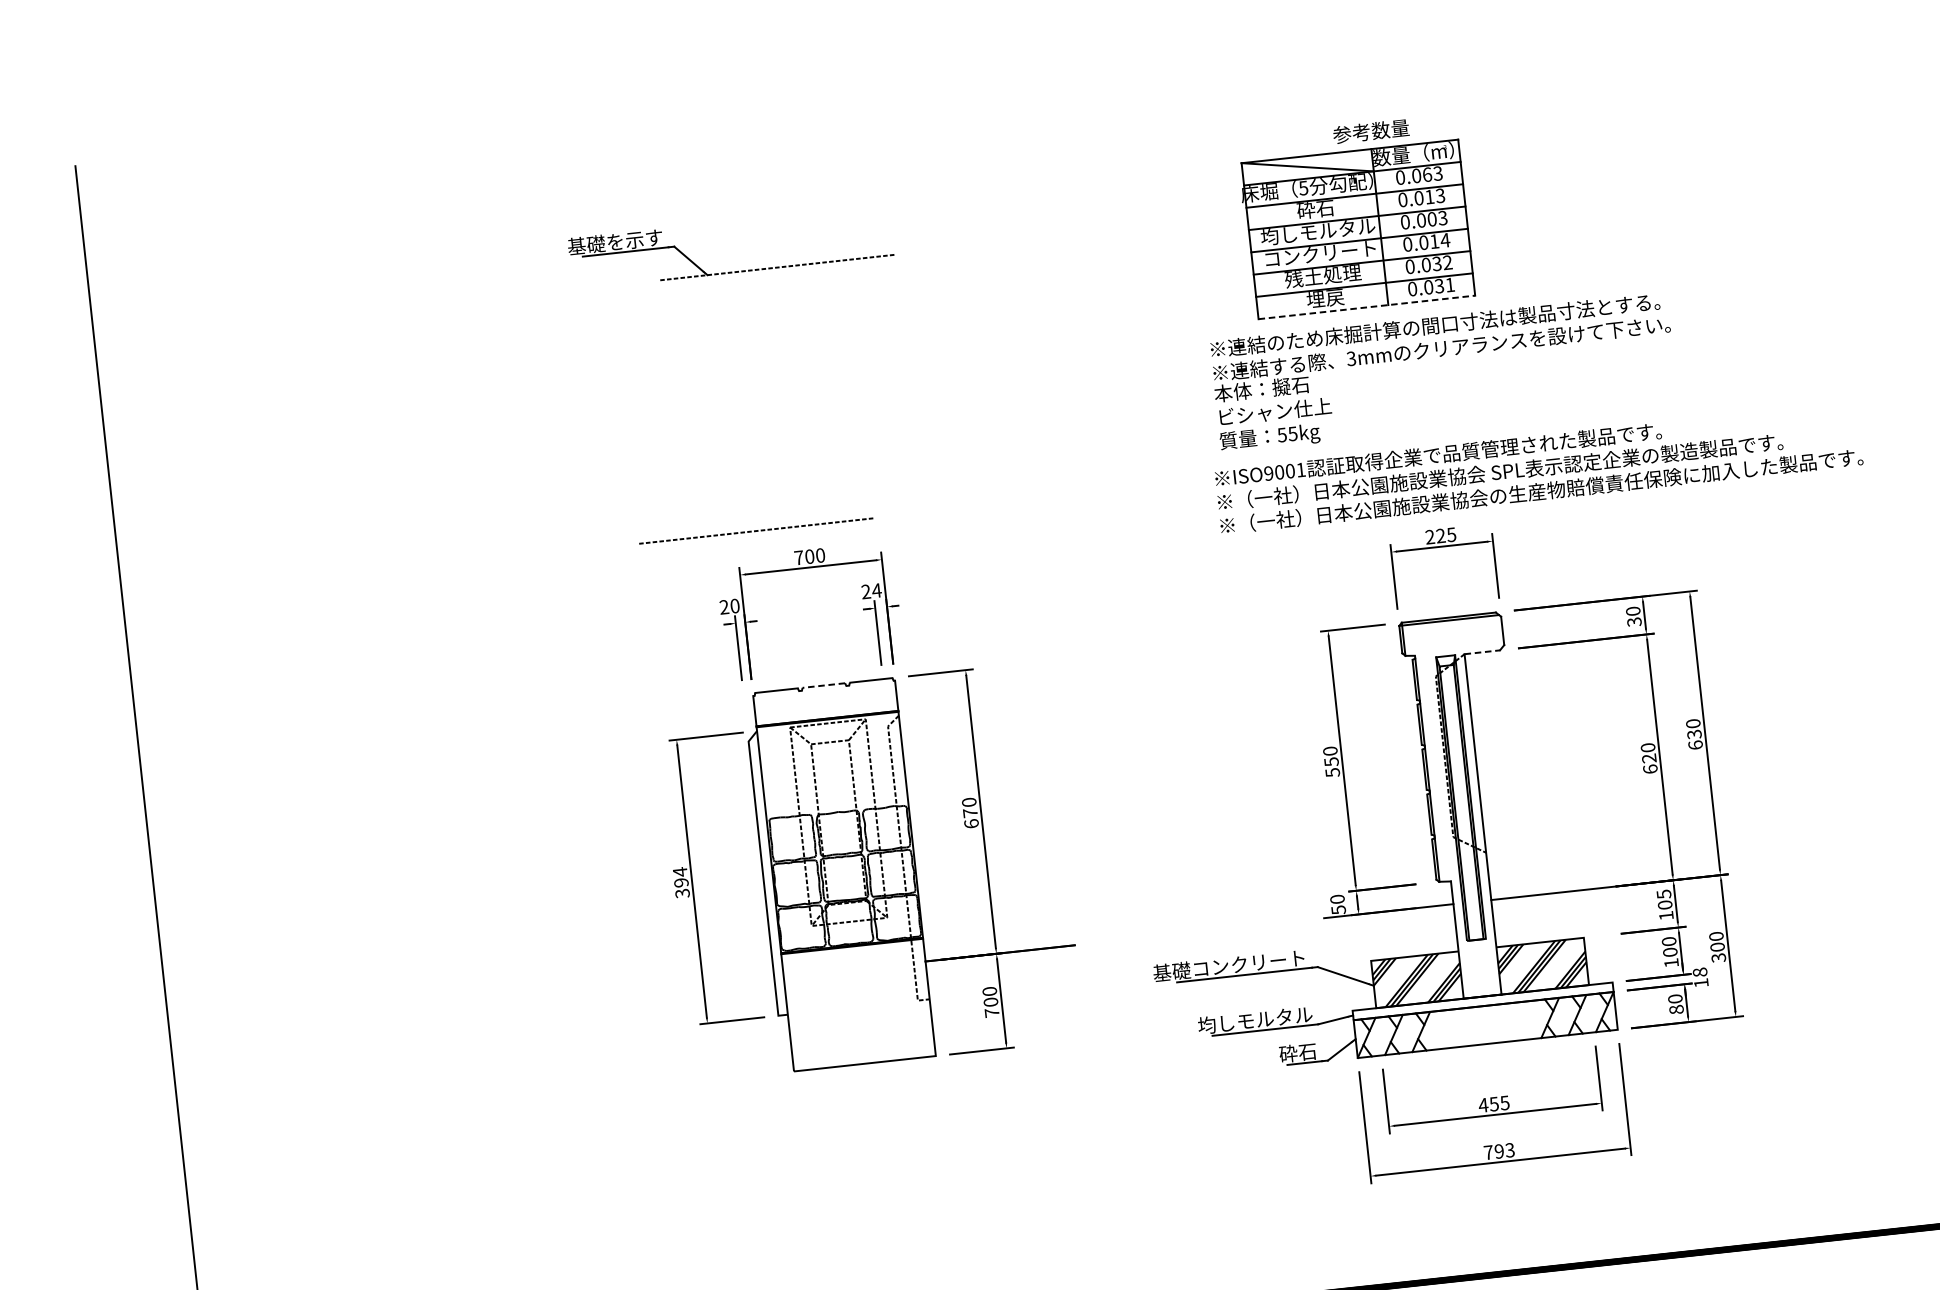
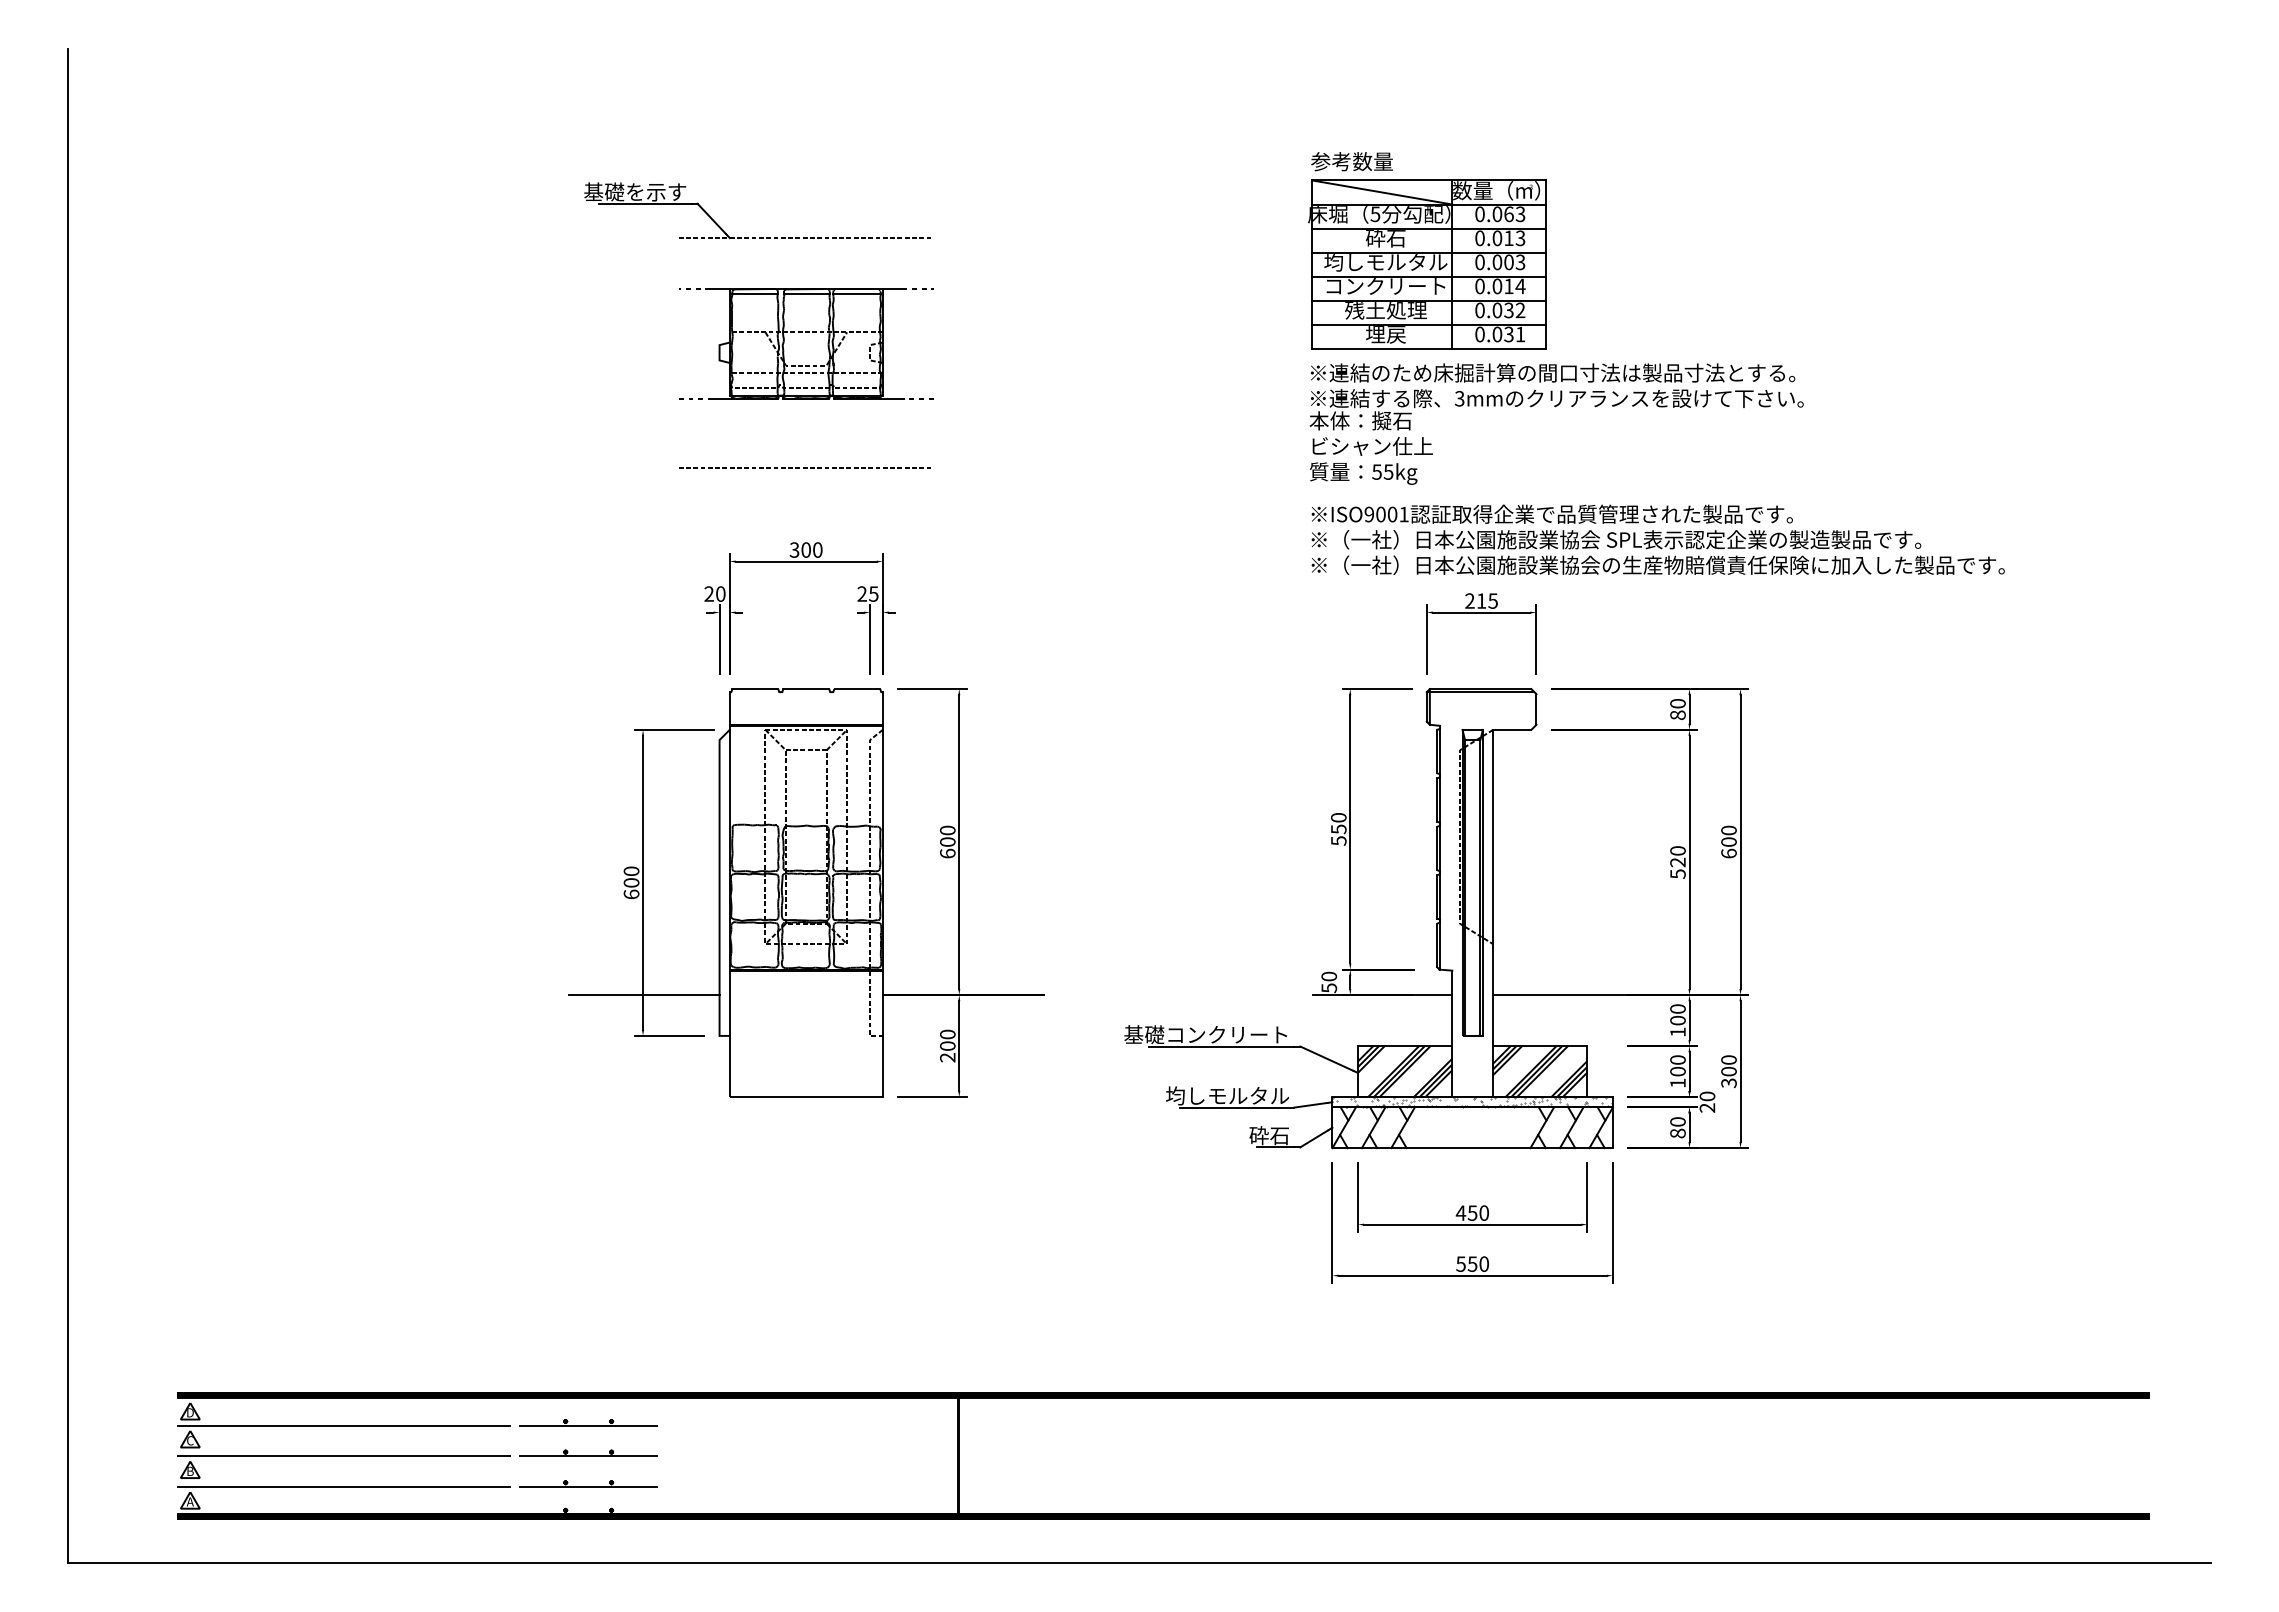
text: (1370, 131) -> (1351, 161), moved
line: (1367, 307) -> (1429, 348), dashed -> solid
part: (789, 365) -> (806, 343), added
text: (1443, 371) -> (1556, 423), moved
text: (1538, 467) -> (1657, 539), moved
line: (755, 531) -> (804, 467), moved
text: (1440, 535) -> (1481, 600), 225 -> 215
text: (798, 557) -> (794, 549), 700 -> 300
text: (876, 590) -> (873, 593), 24 -> 25
text: (1634, 622) -> (1677, 715), 30 -> 80
line: (1482, 651) -> (1512, 729), dashed -> solid
line: (824, 685) -> (806, 689), dashed -> solid
text: (1693, 733) -> (1728, 841), 630 -> 600
text: (1649, 768) -> (1677, 873), 620 -> 520
text: (970, 812) -> (947, 841), 670 -> 600
text: (681, 882) -> (631, 882), 394 -> 600
text: (1663, 893) -> (1677, 1008), 105 -> 100
text: (1700, 977) -> (1707, 1101), 18 -> 20
line: (703, 985) -> (643, 995), added
hatch: (1482, 1001) -> (1472, 1102), added
text: (991, 1012) -> (947, 1057), 700 -> 200
text: (1504, 1102) -> (1483, 1212), 455 -> 450
text: (1499, 1150) -> (1472, 1263), 793 -> 550

